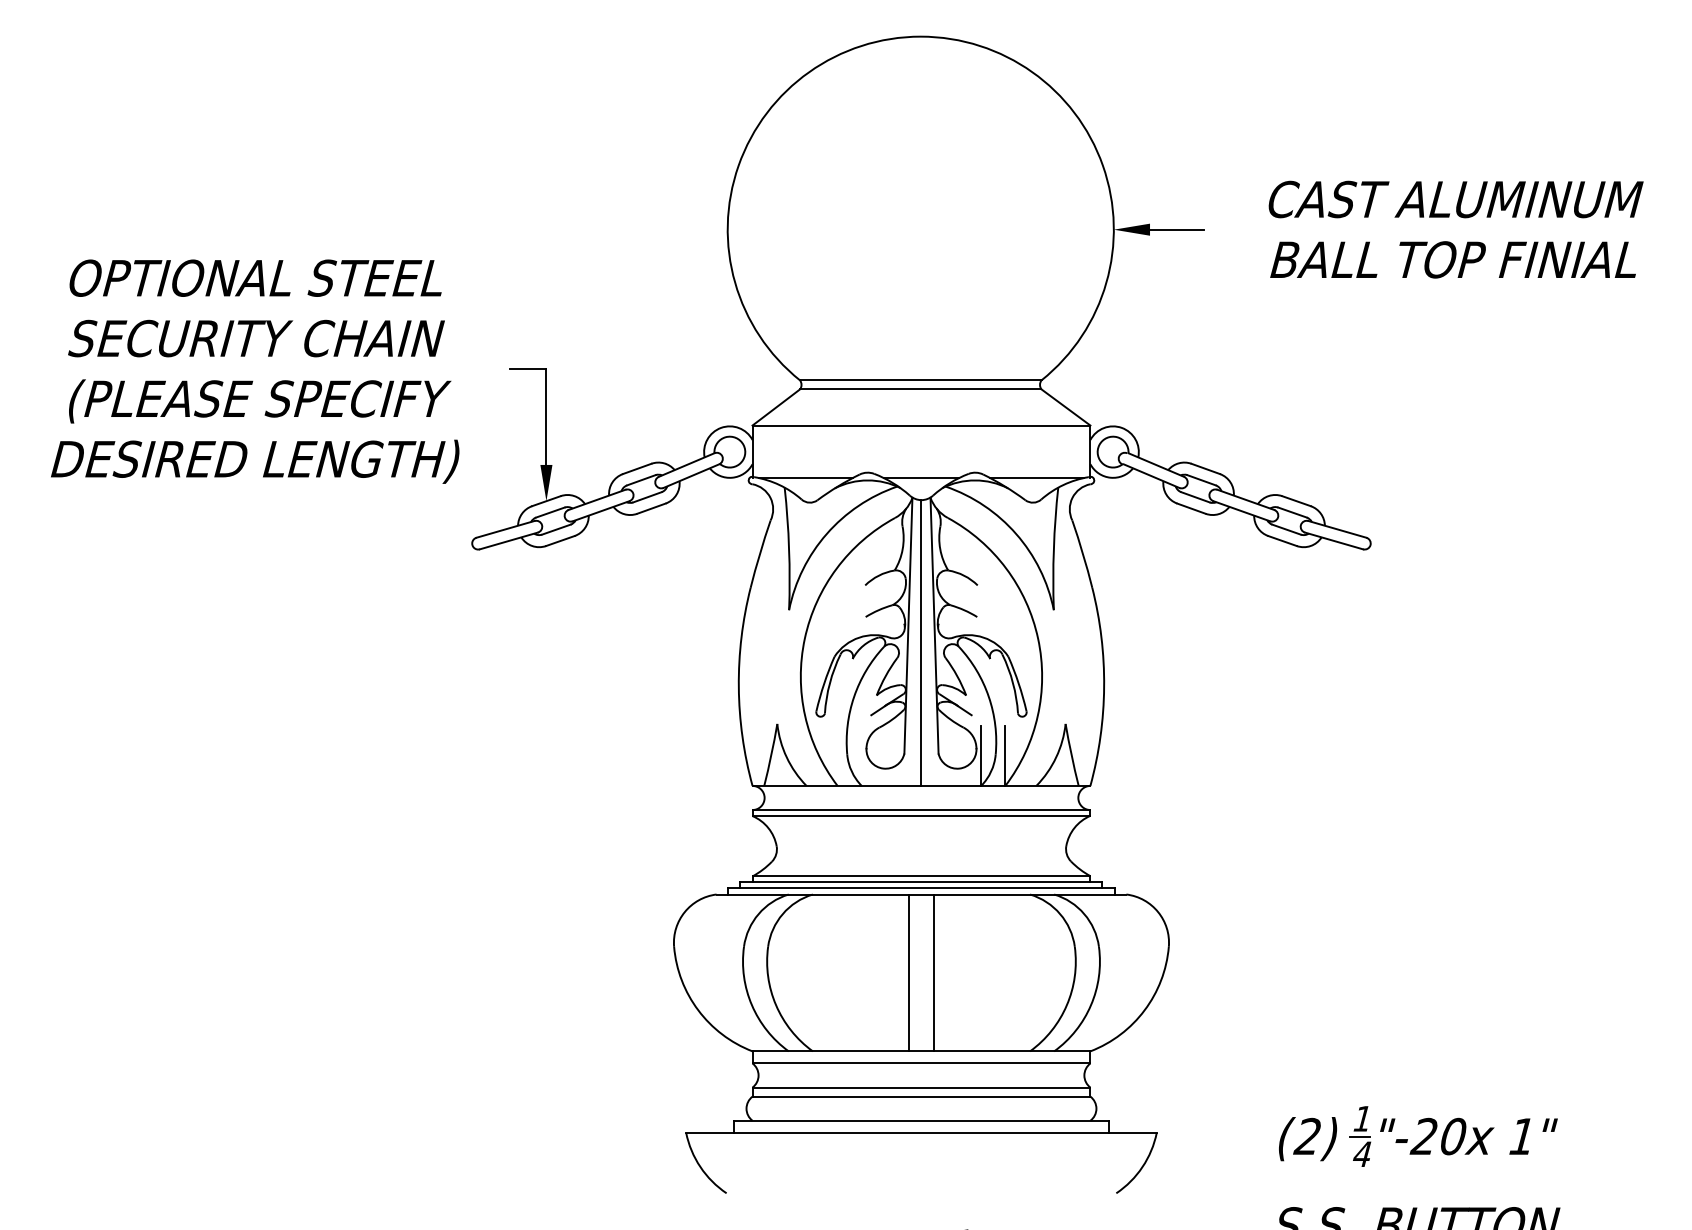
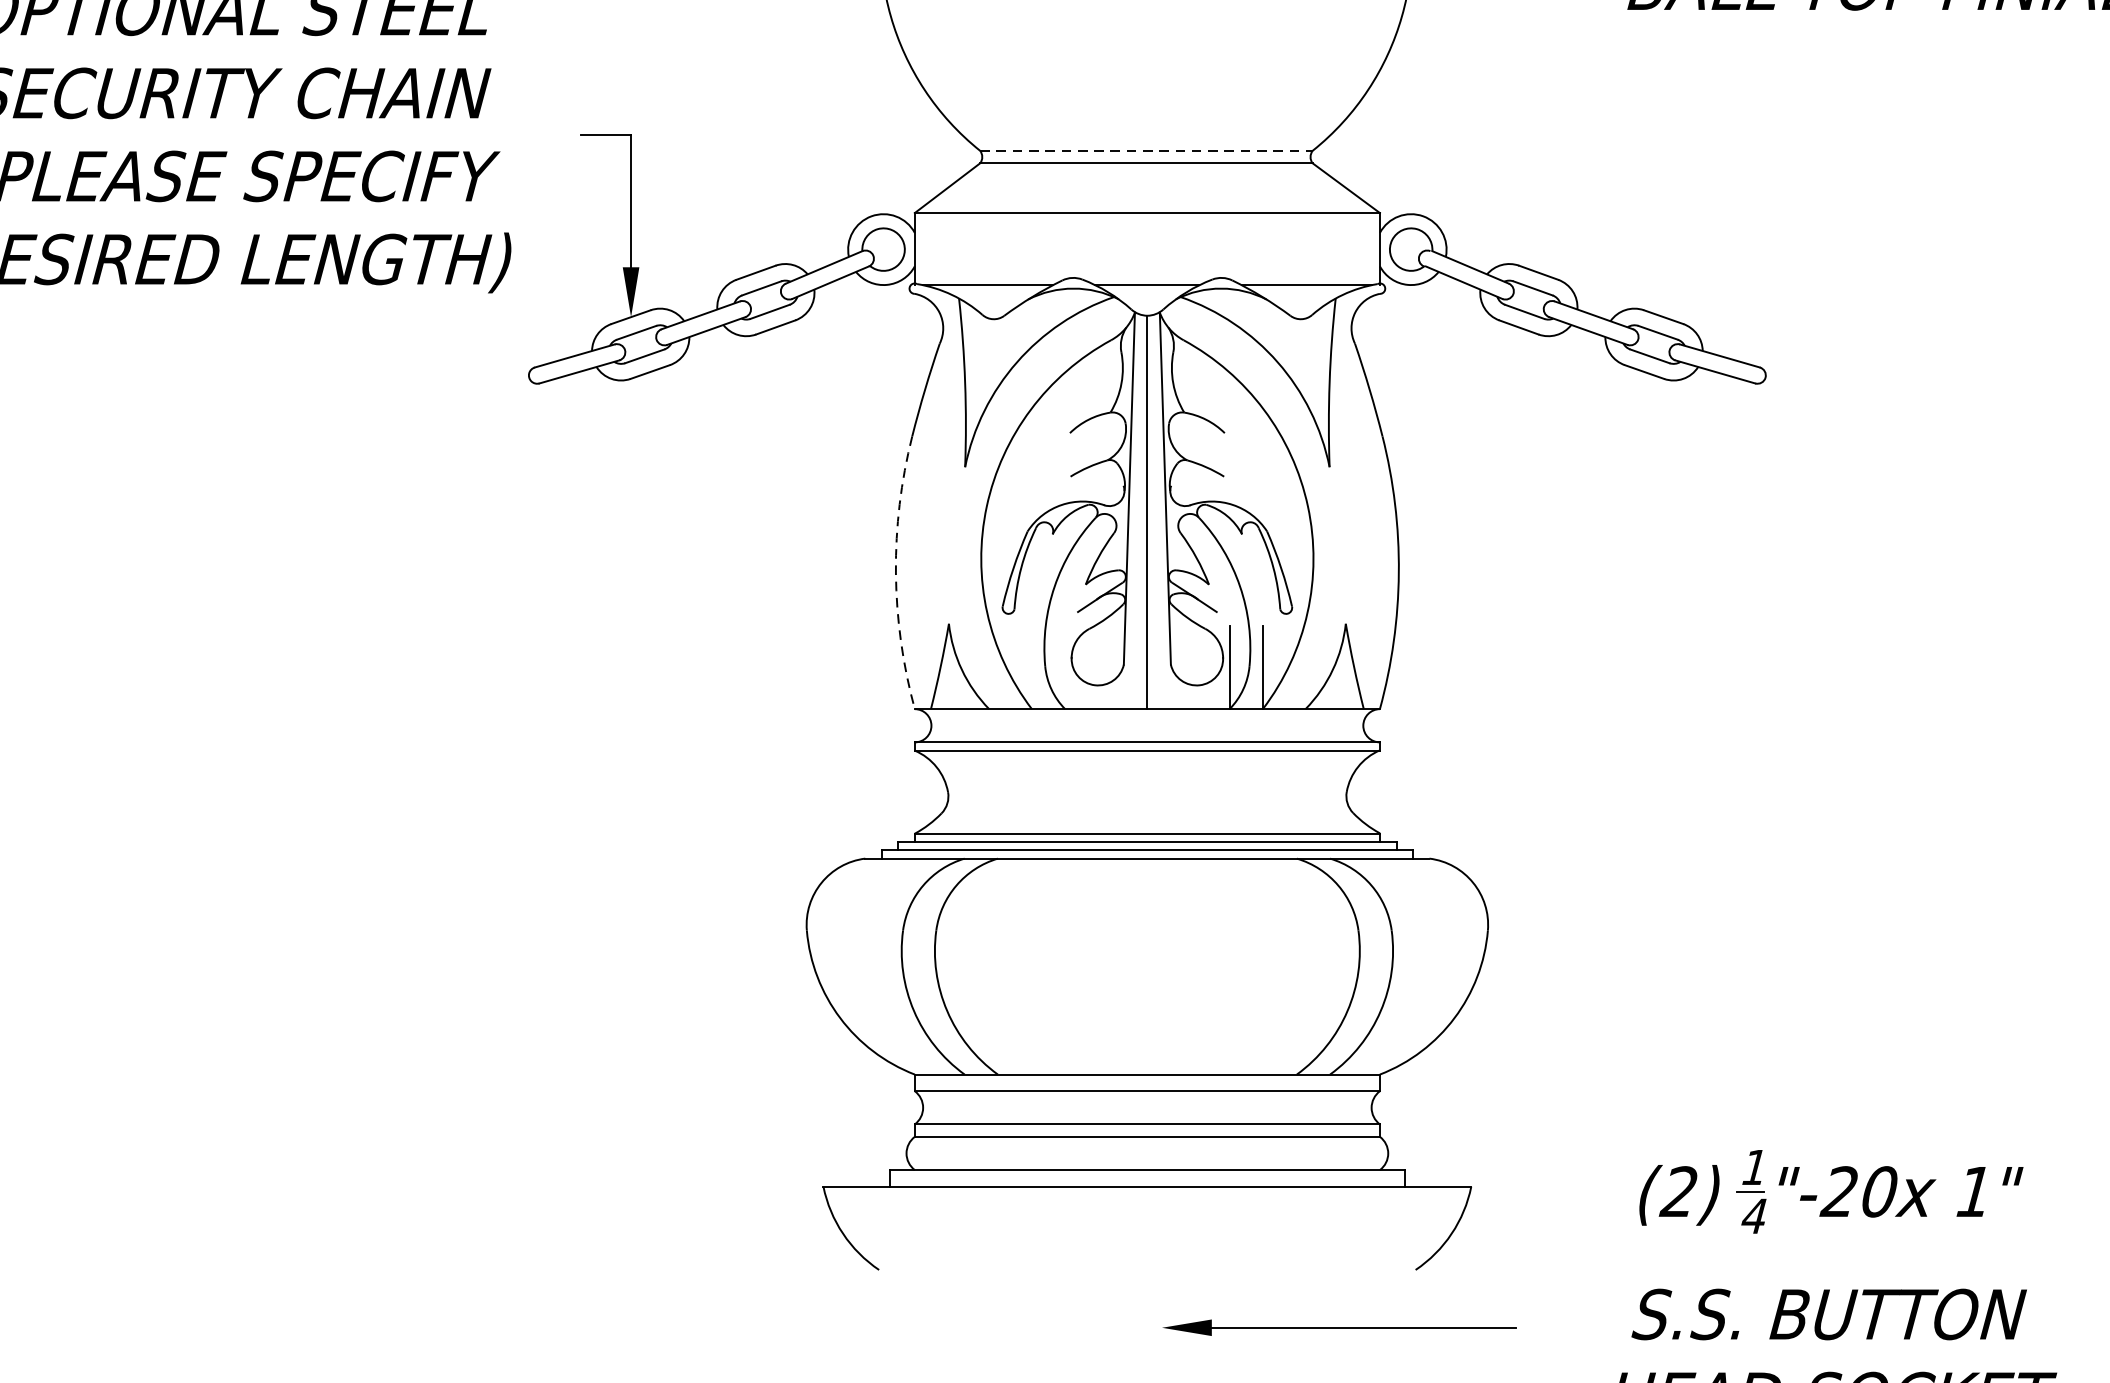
line: (920, 380) -> (1146, 151), solid -> dashed
arc: (738, 687) -> (895, 573), solid -> dashed
line: (909, 972) -> (1130, 965), removed
line: (933, 972) -> (1163, 965), removed

